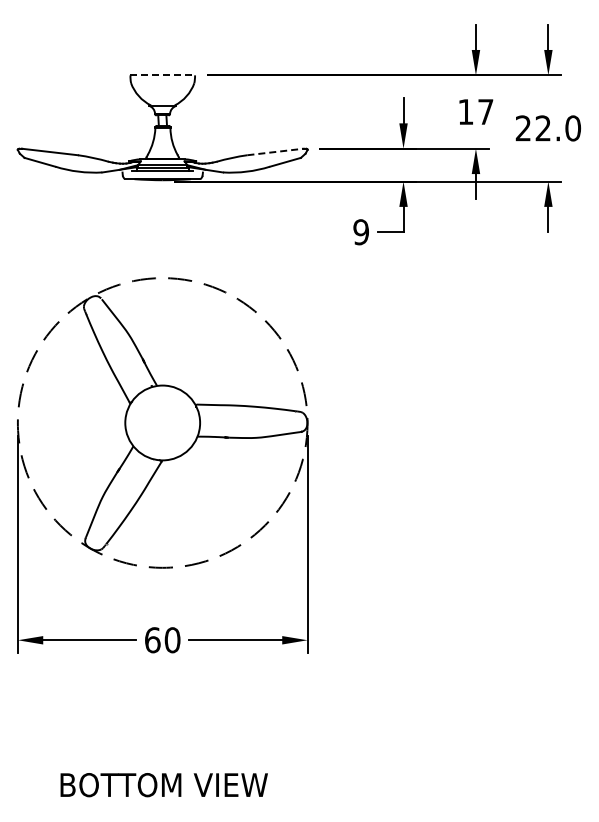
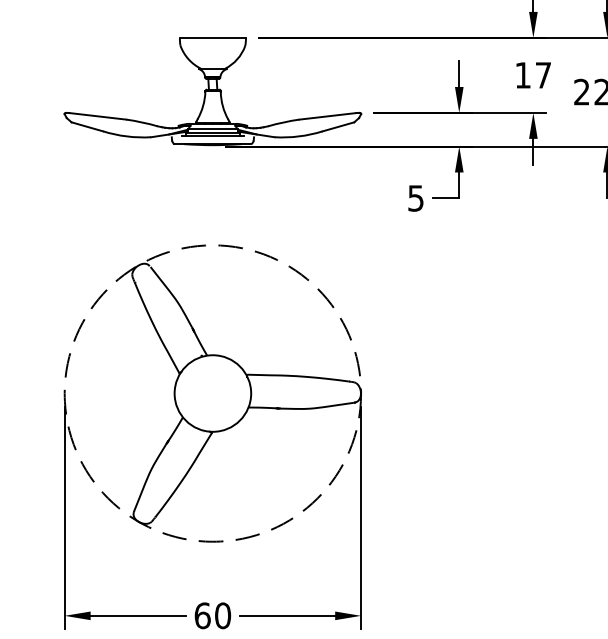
line: (163, 75) -> (213, 38), dashed -> solid
line: (275, 152) -> (328, 116), dashed -> solid
text: (360, 231) -> (415, 197), 9 -> 5

